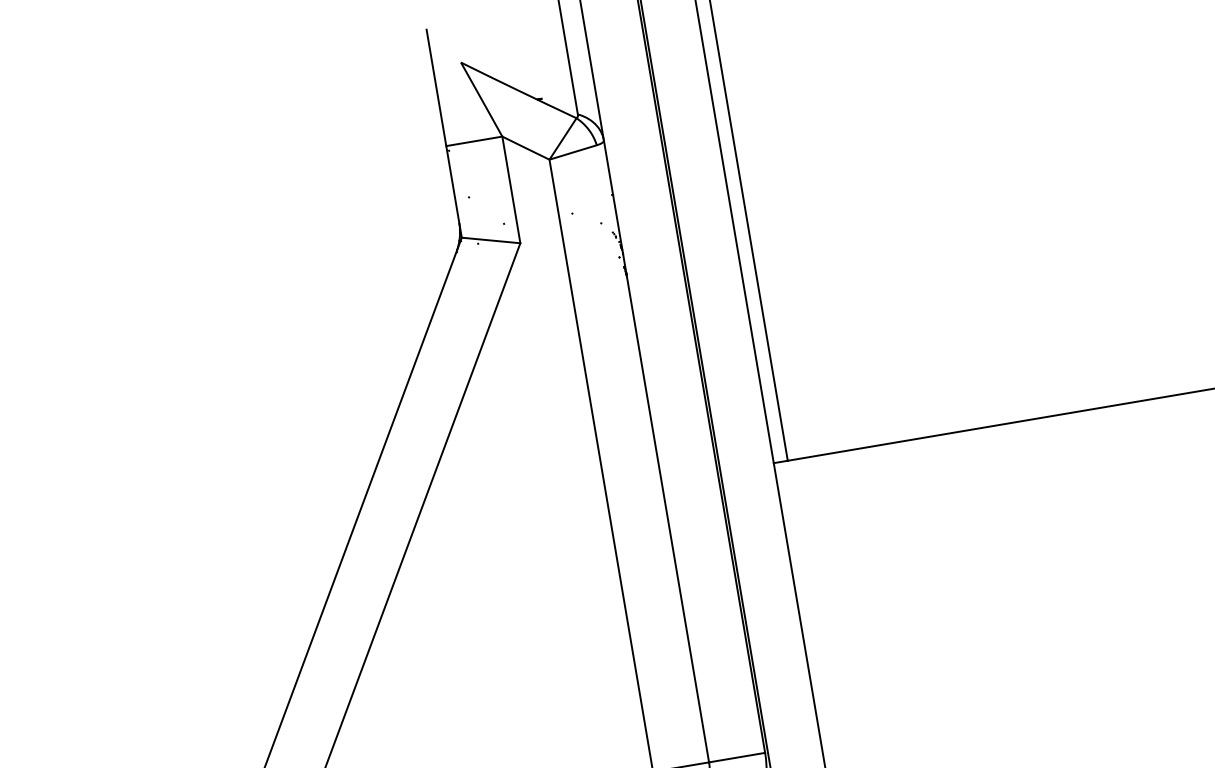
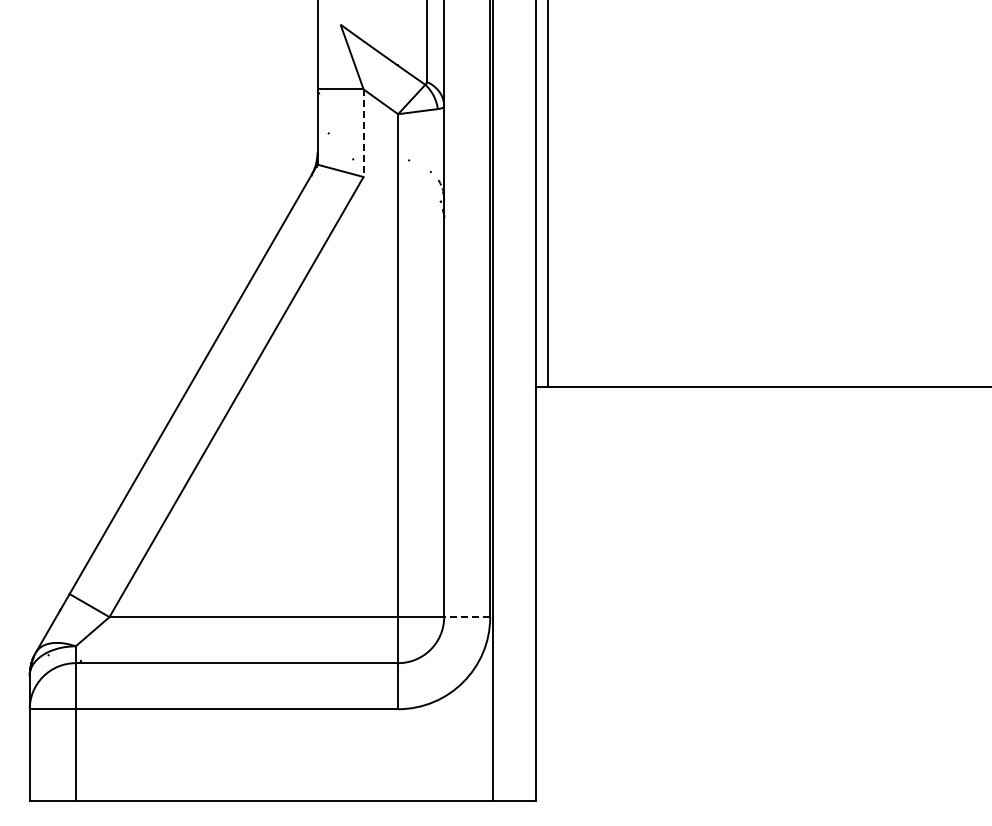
line: (511, 190) -> (363, 133), solid -> dashed
line: (736, 758) -> (466, 617), solid -> dashed

